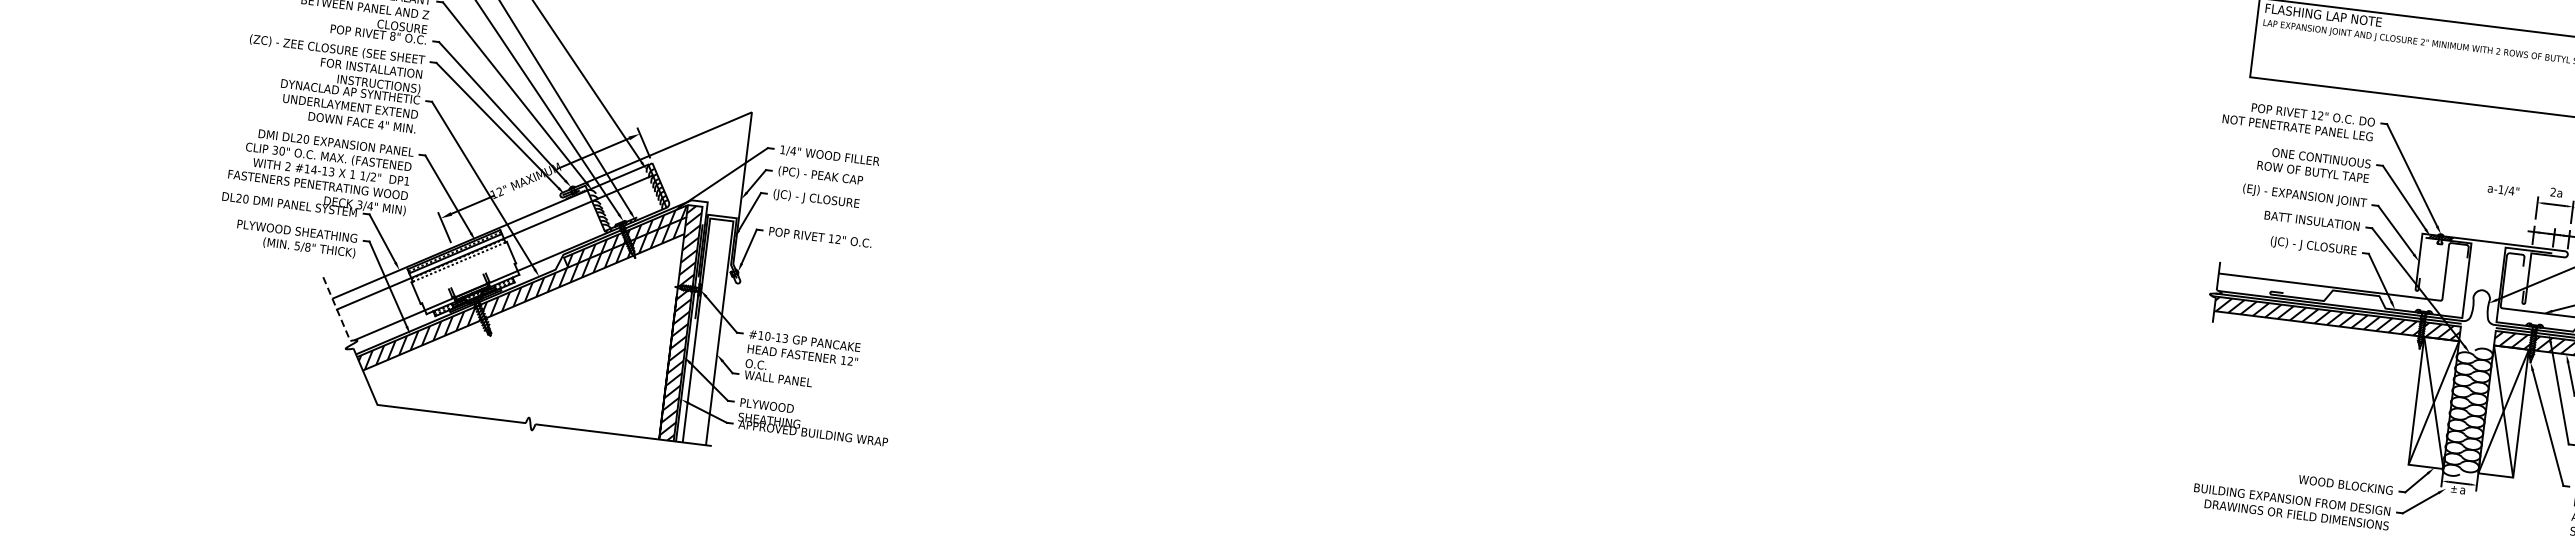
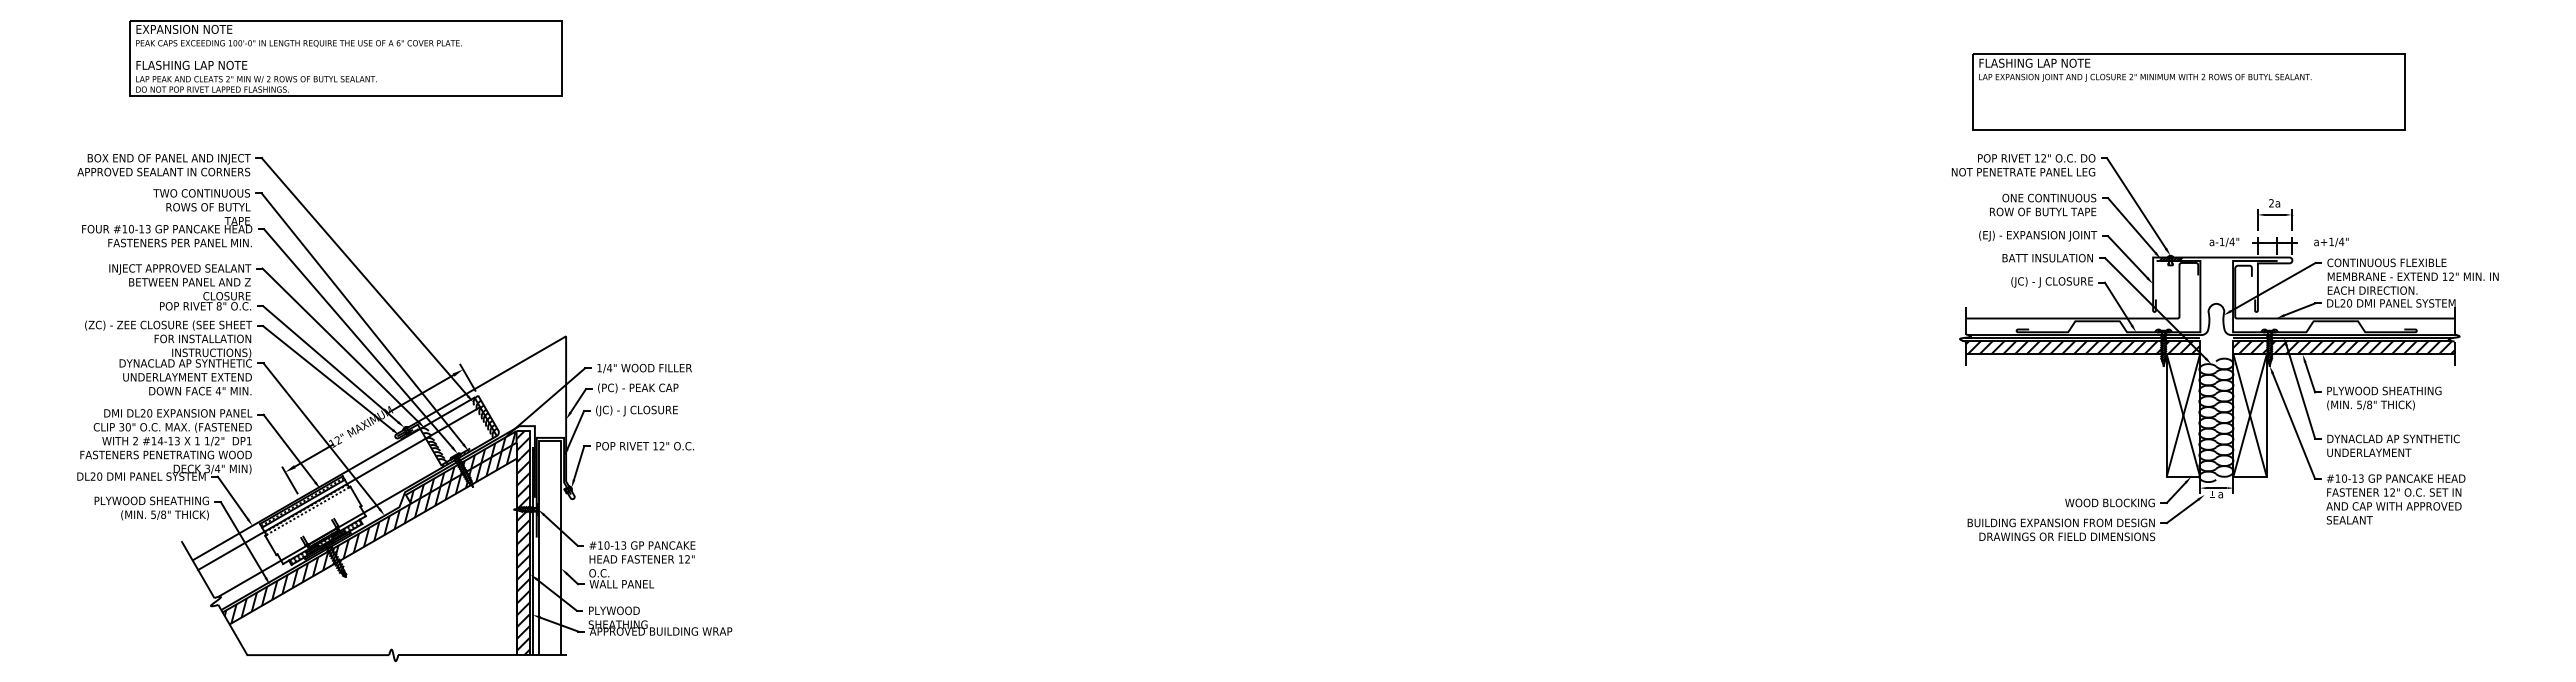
text: (2503, 189) -> (2224, 241), moved
line: (337, 309) -> (198, 569), dashed -> solid

